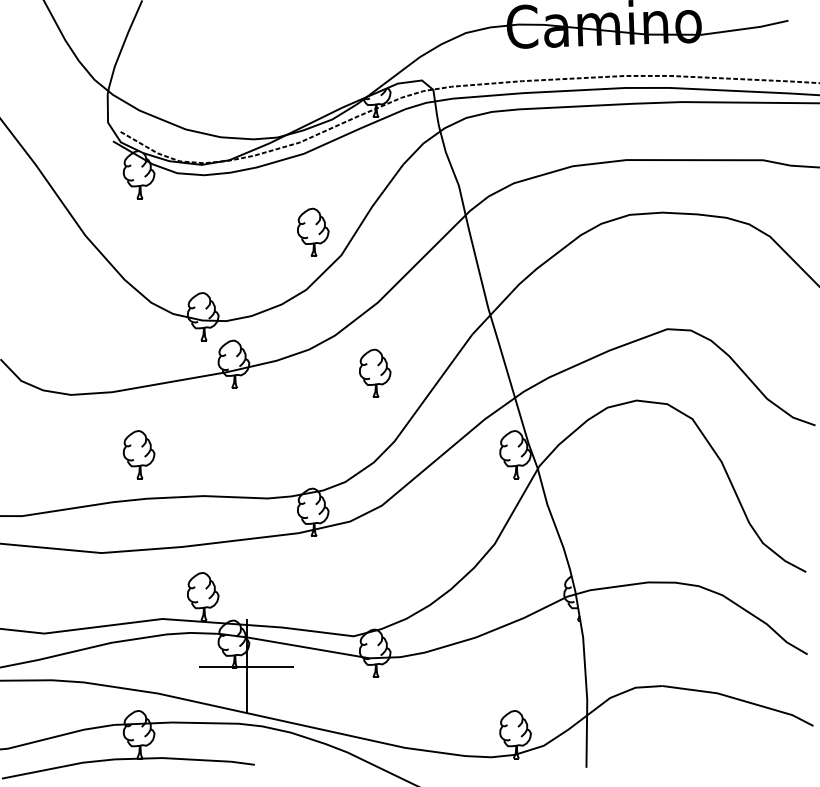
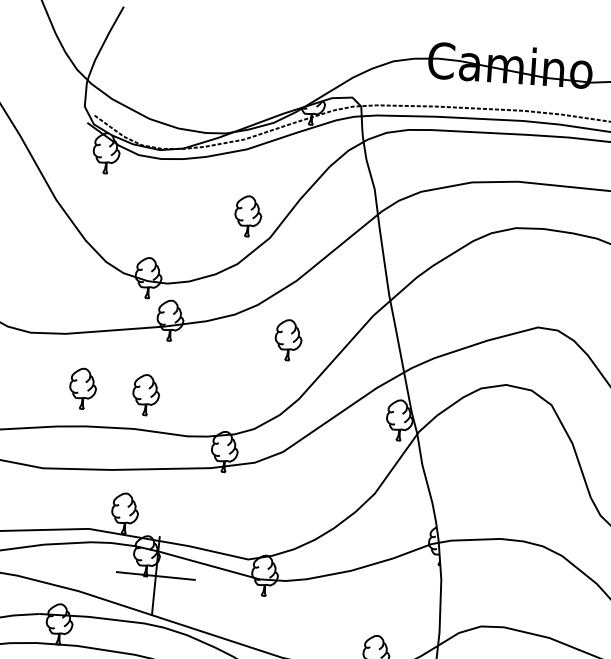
part: (214, 454) -> (146, 394), added

